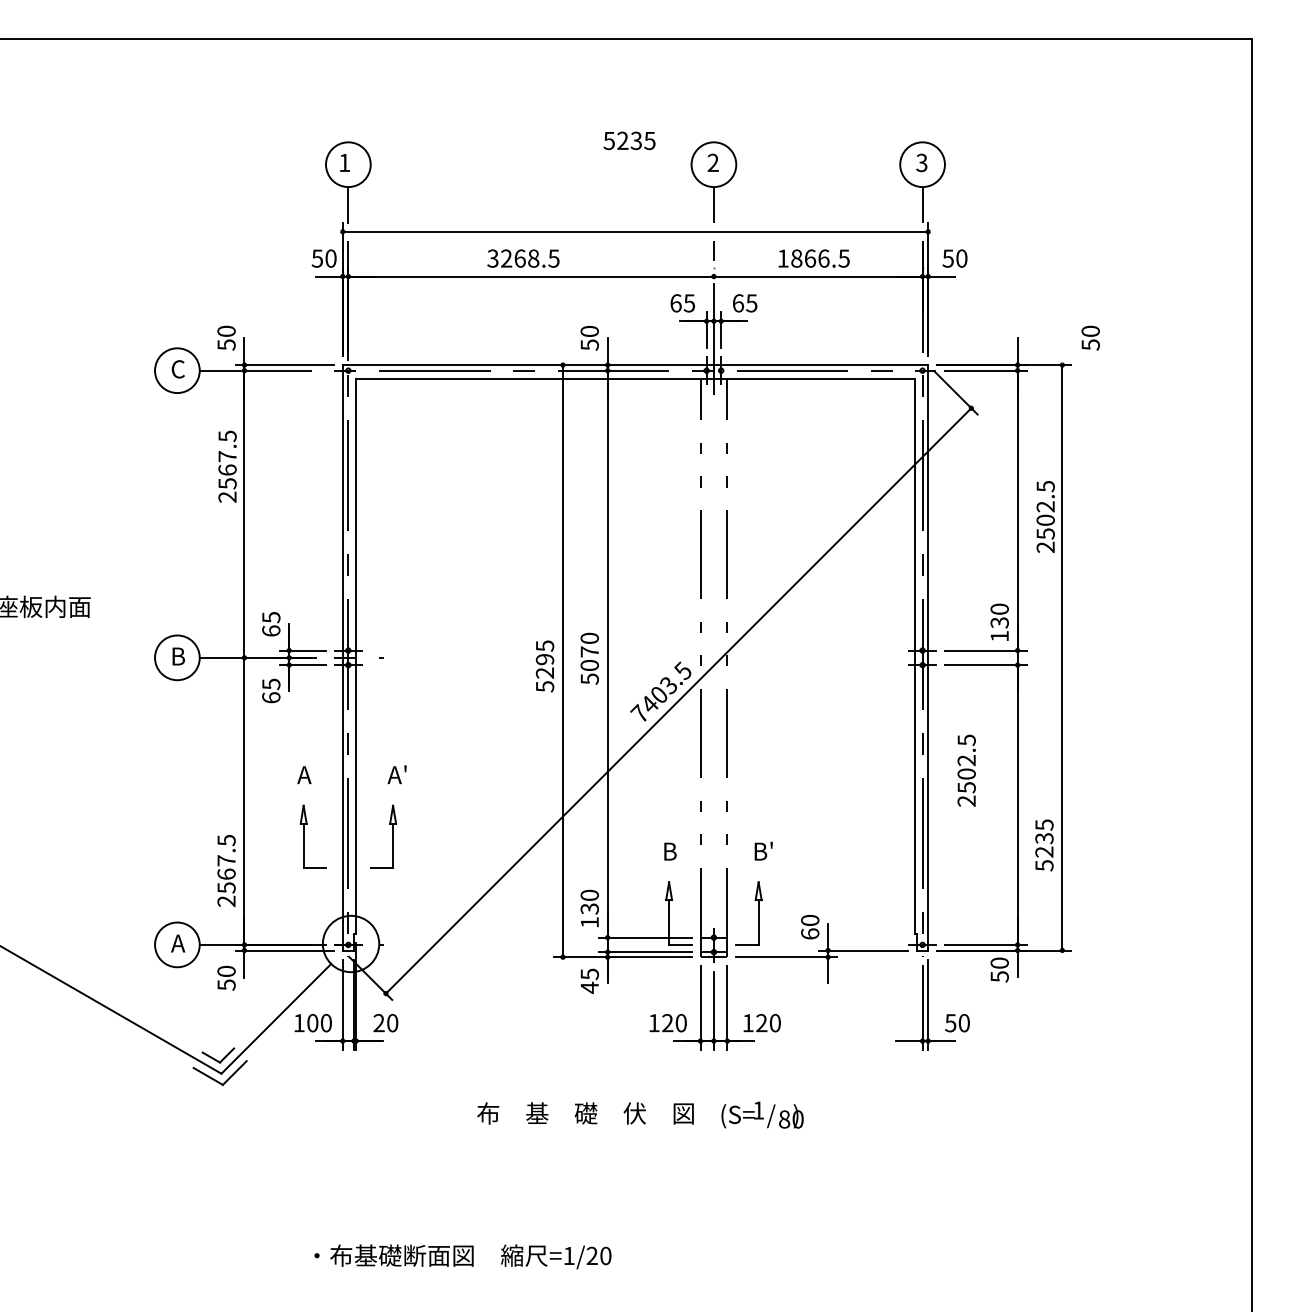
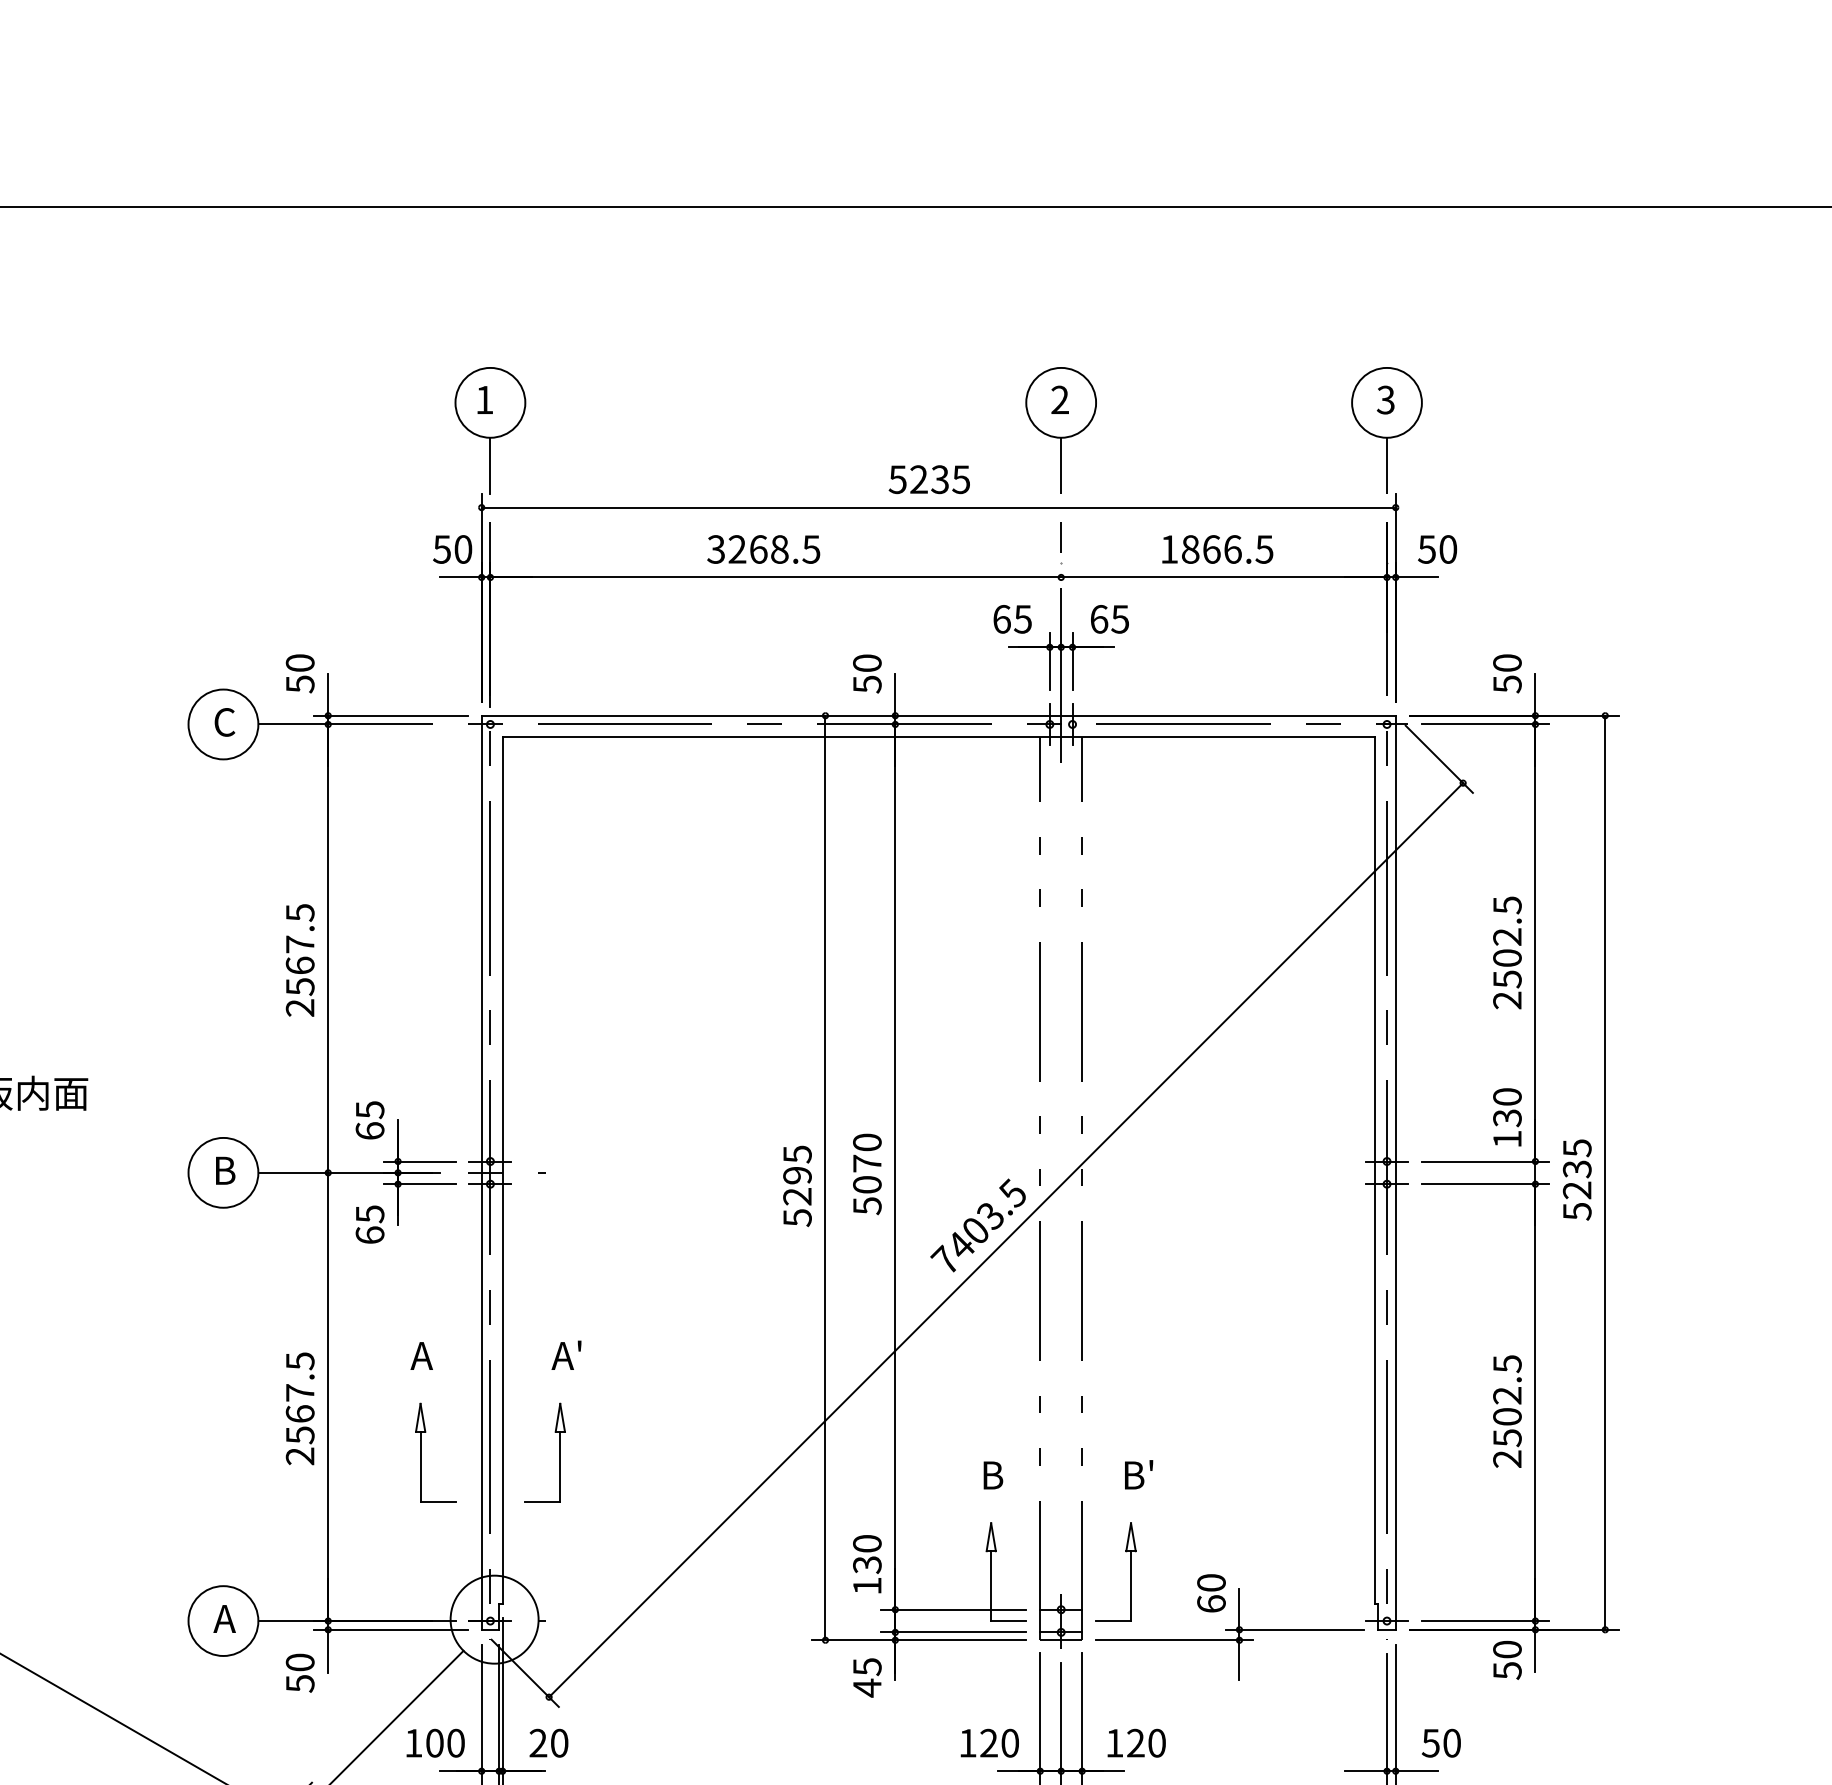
text: (629, 140) -> (929, 479), moved
text: (1090, 337) -> (1507, 672), moved
text: (227, 466) -> (300, 959), moved
text: (1045, 516) -> (1507, 952), moved
text: (966, 770) -> (1507, 1411), moved
text: (1044, 845) -> (1577, 1180), moved
text: (226, 870) -> (300, 1408), moved

